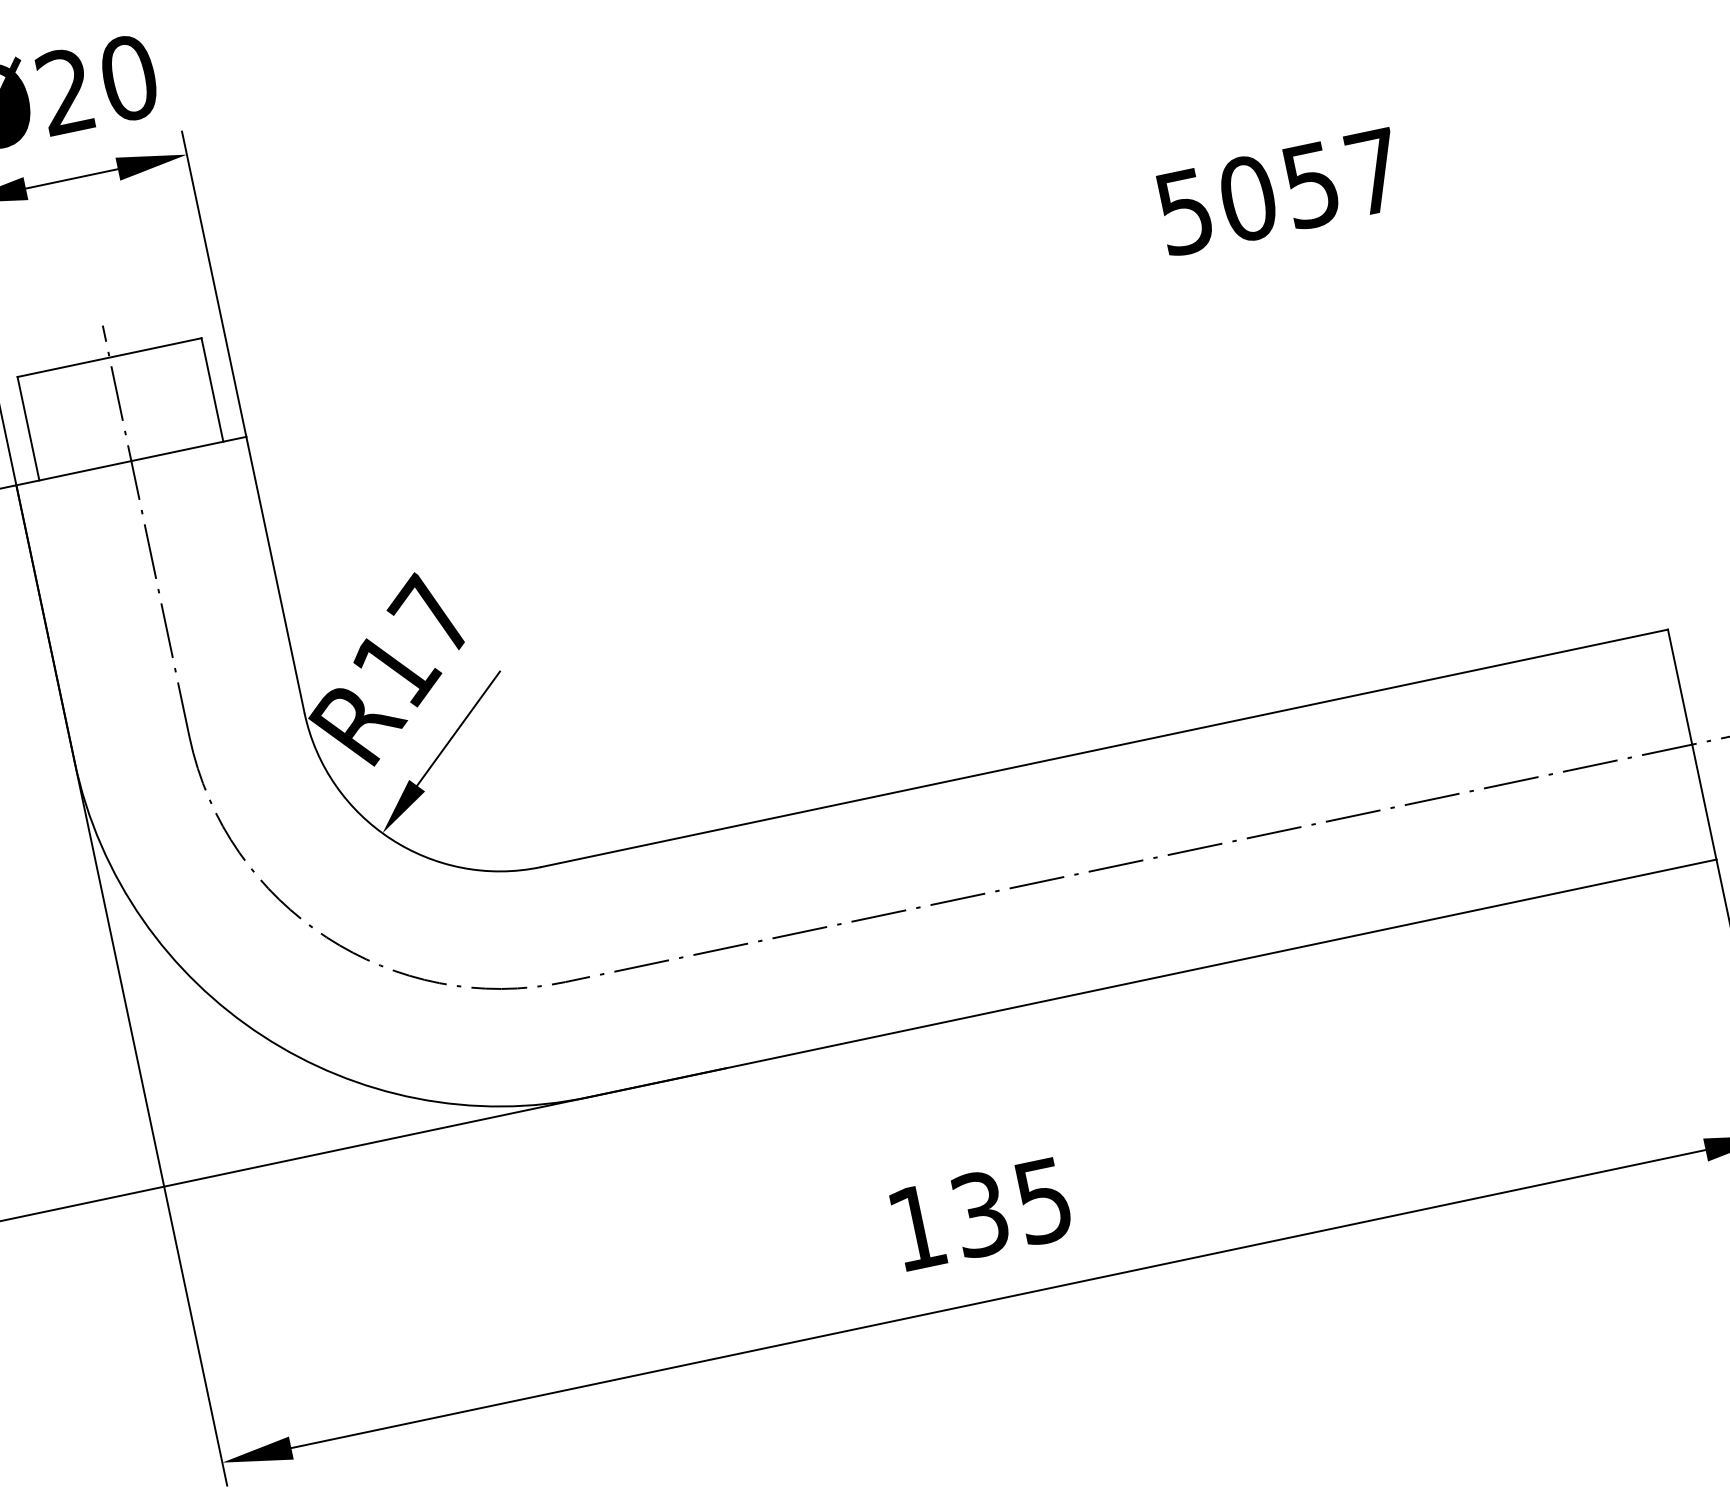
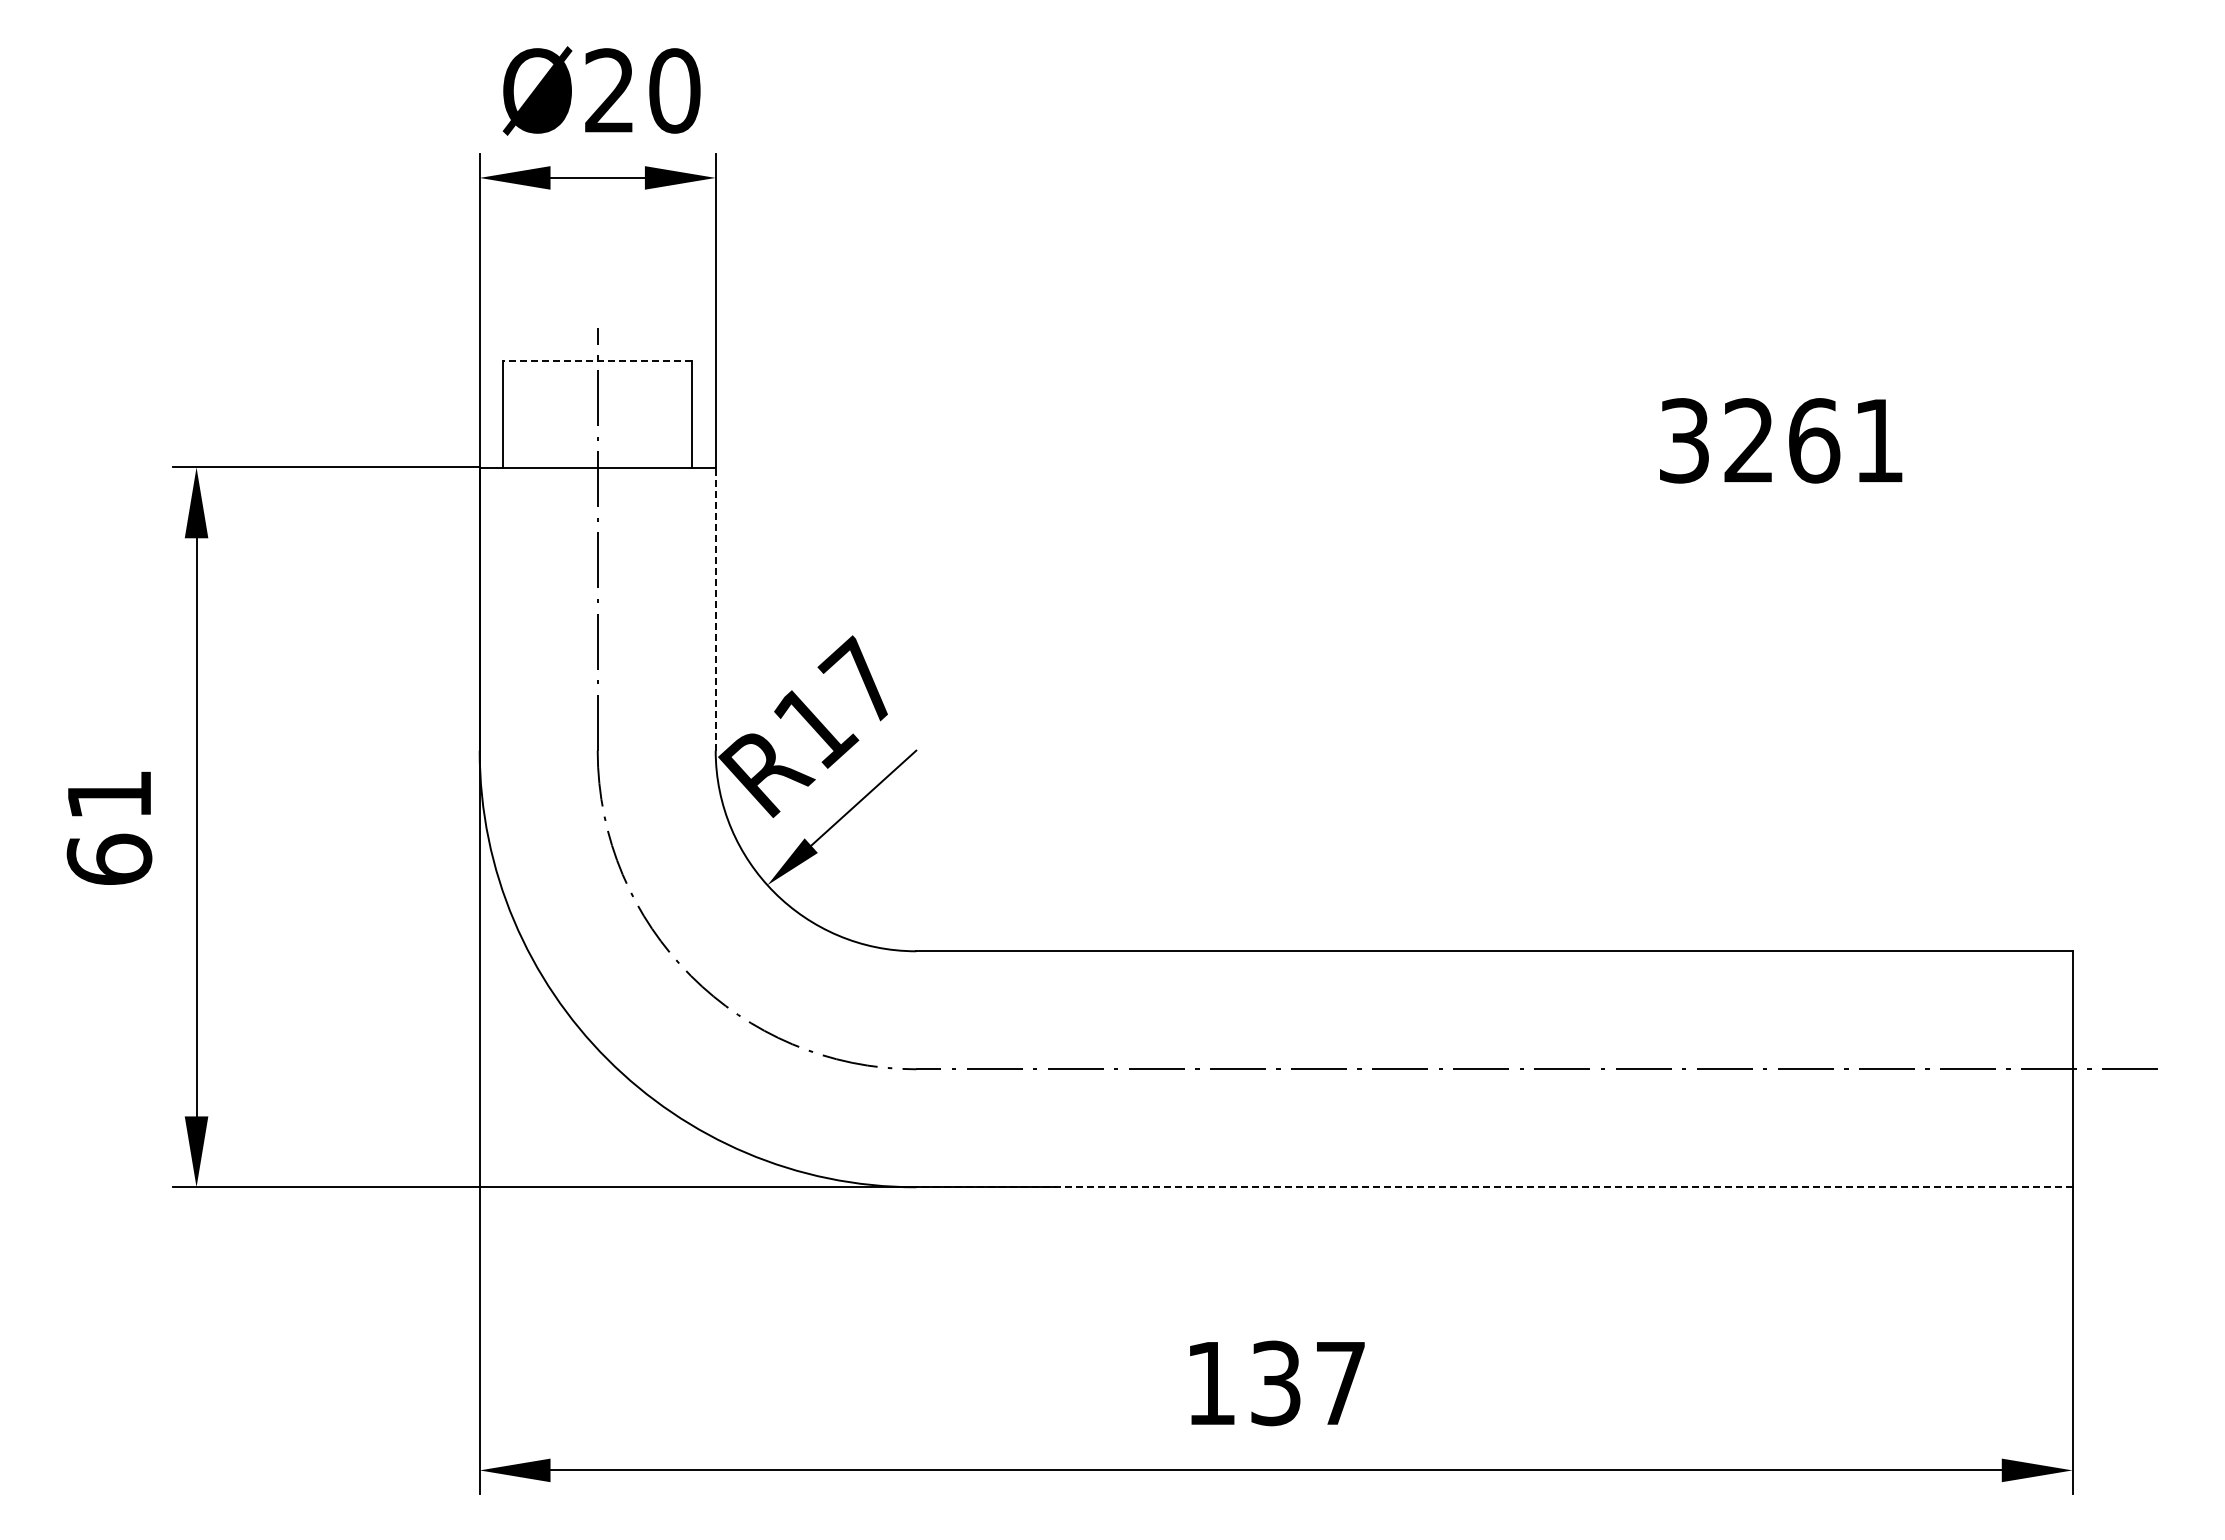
text: (1279, 191) -> (1781, 440), 5057 -> 3261
line: (109, 357) -> (597, 361), solid -> dashed
line: (275, 575) -> (715, 609), solid -> dashed
line: (1152, 978) -> (1493, 1187), solid -> dashed
text: (1043, 1202) -> (1340, 1384), 135 -> 137

